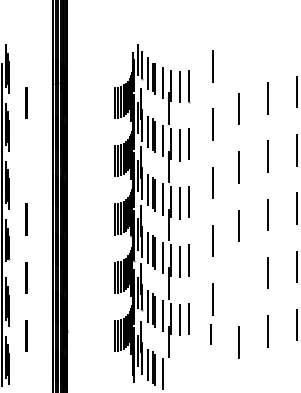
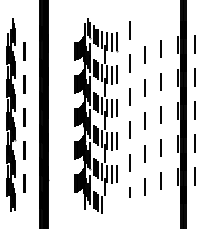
line: (26, 161) -> (24, 84), added
line: (237, 283) -> (144, 153), added
line: (209, 334) -> (129, 192), moved

